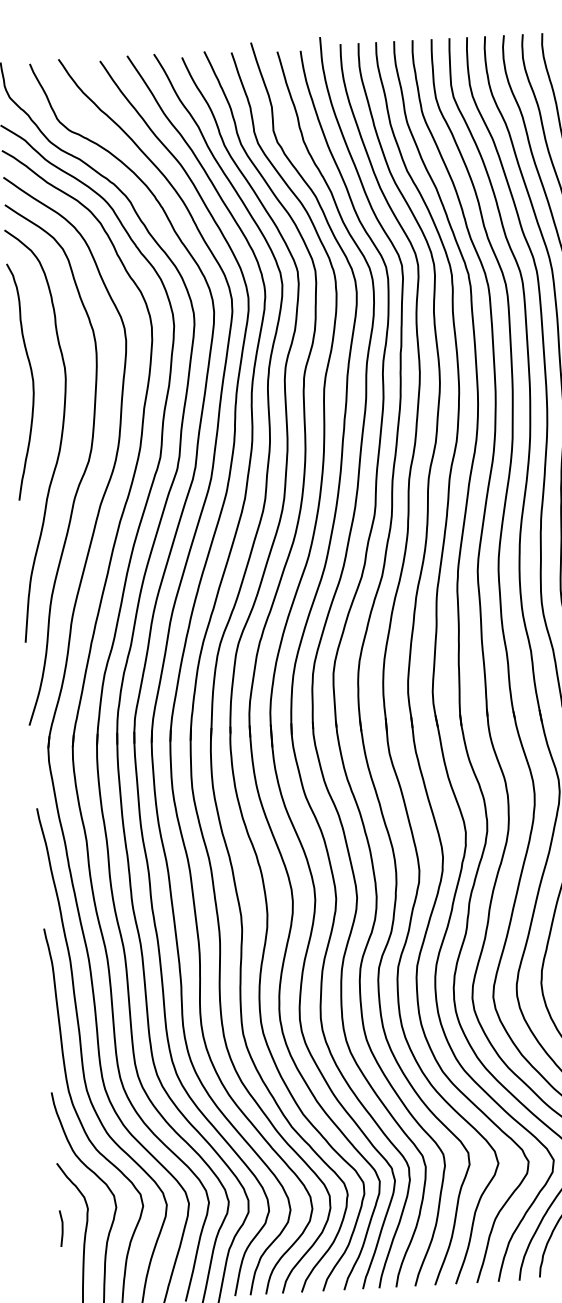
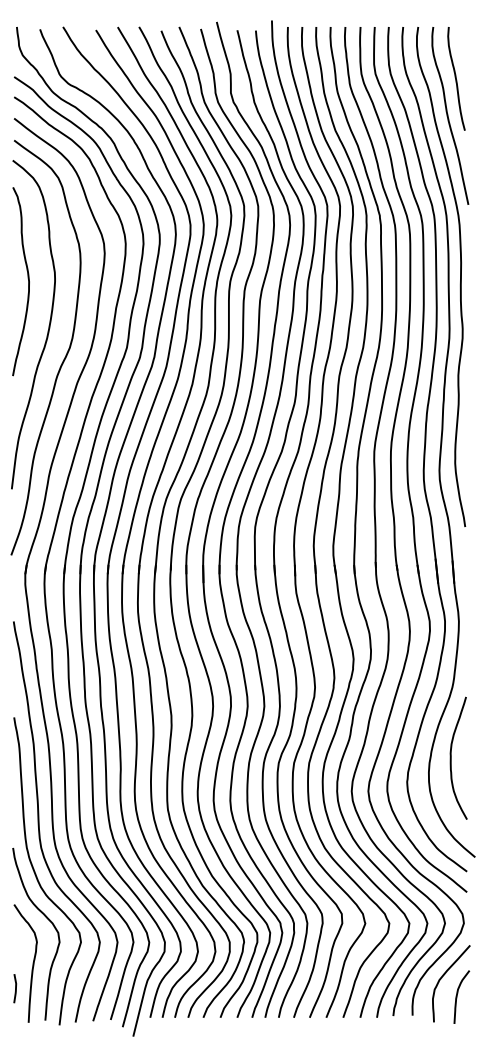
line: (61, 1228) -> (15, 988), moved

